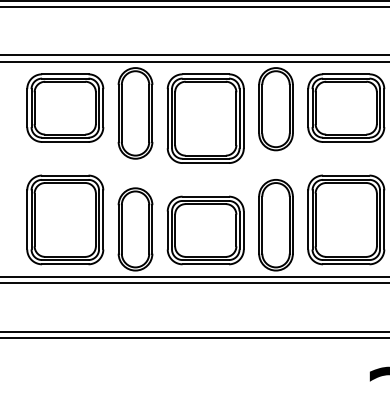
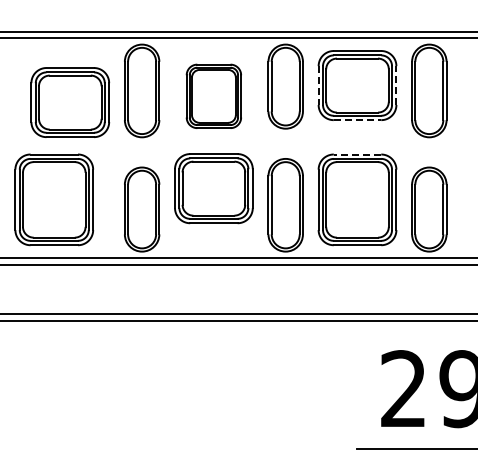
part: (65, 108) -> (70, 102), moved
line: (384, 108) -> (396, 85), solid -> dashed
line: (308, 109) -> (318, 86), solid -> dashed
part: (205, 118) -> (213, 96), size x0.7
line: (346, 142) -> (357, 120), solid -> dashed
line: (346, 175) -> (357, 154), solid -> dashed
part: (65, 219) -> (54, 199), moved
part: (205, 230) -> (213, 188), moved

